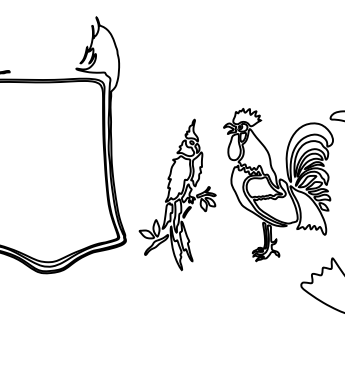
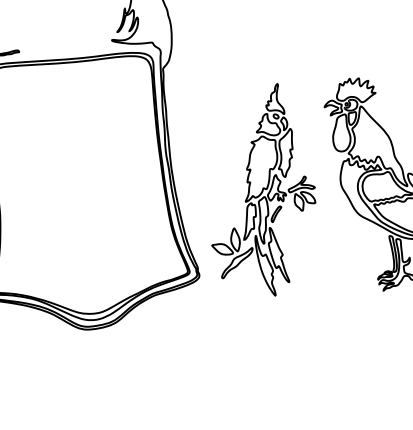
part: (177, 194) -> (261, 190), moved

